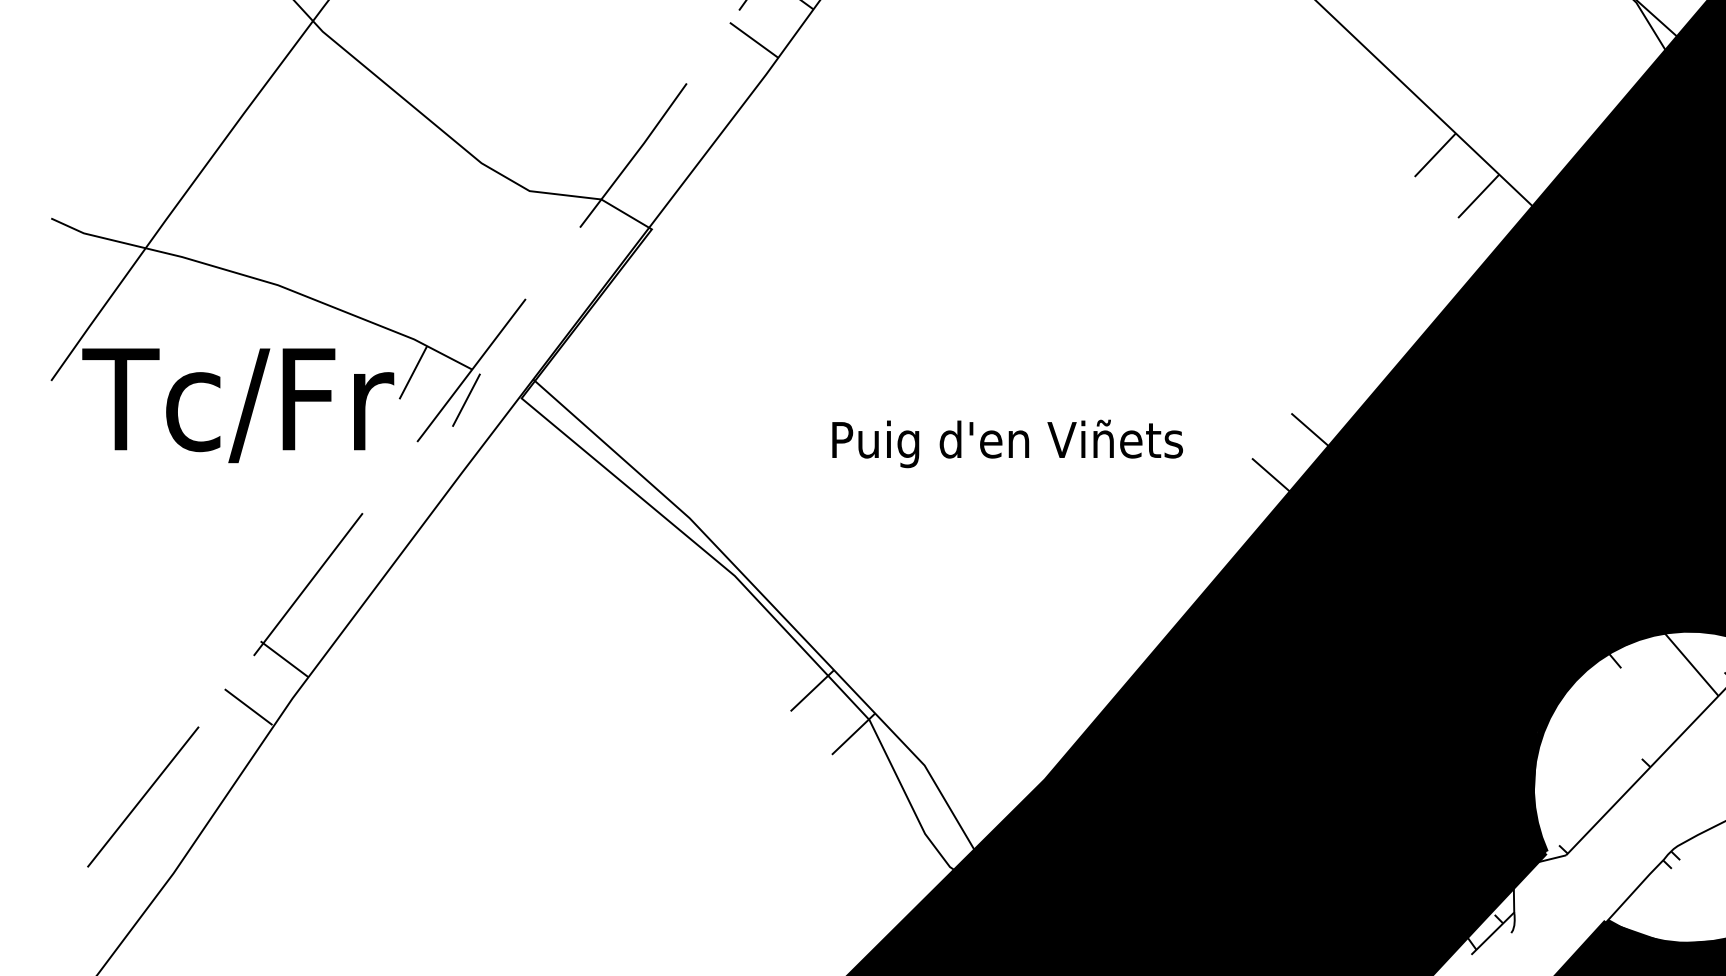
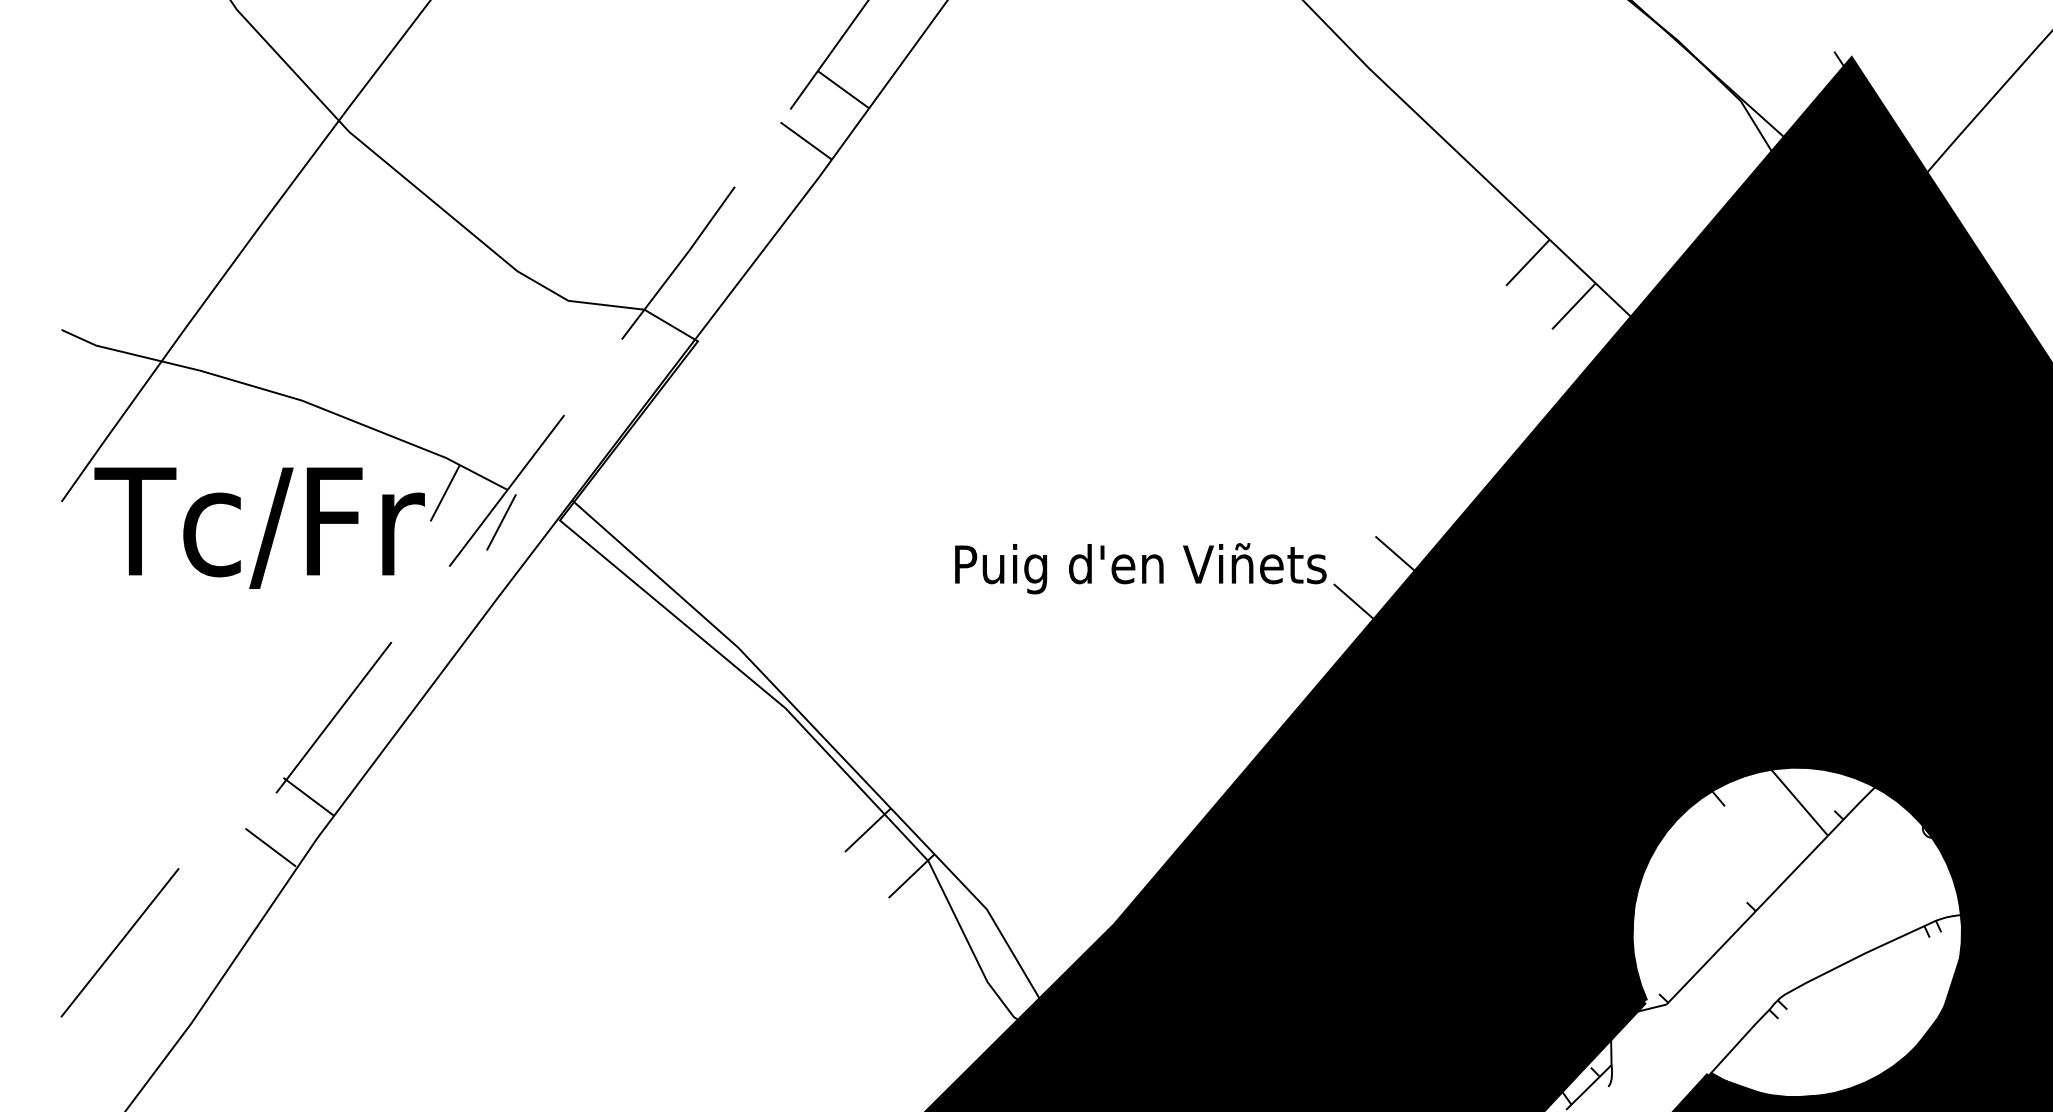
text: (1007, 443) -> (1140, 568), moved
line: (142, 796) -> (119, 942), moved

